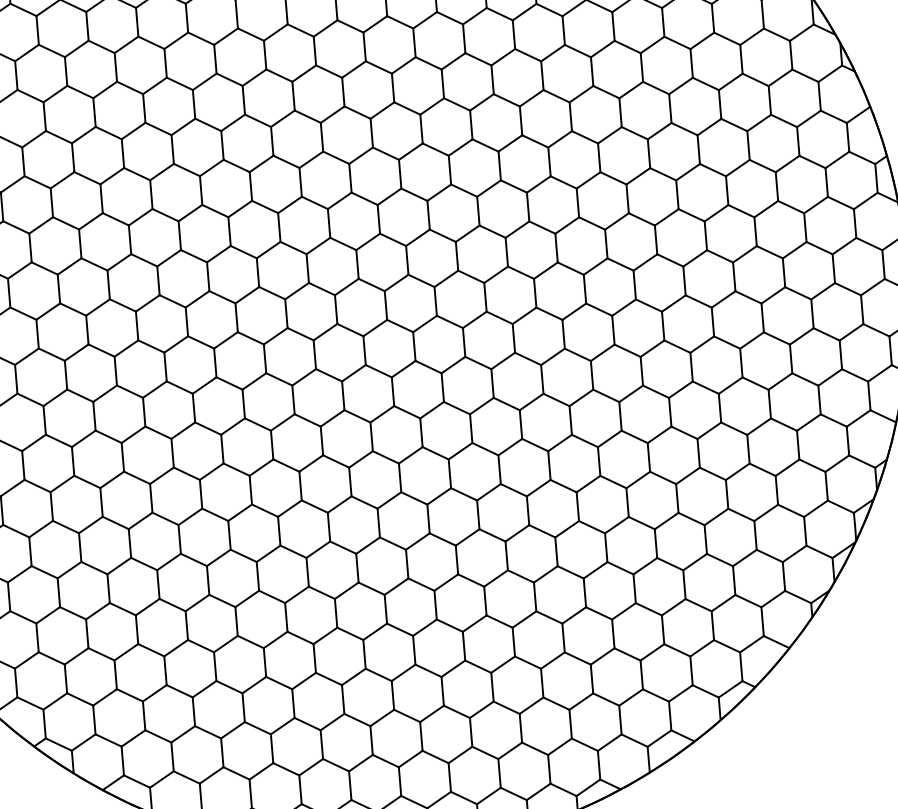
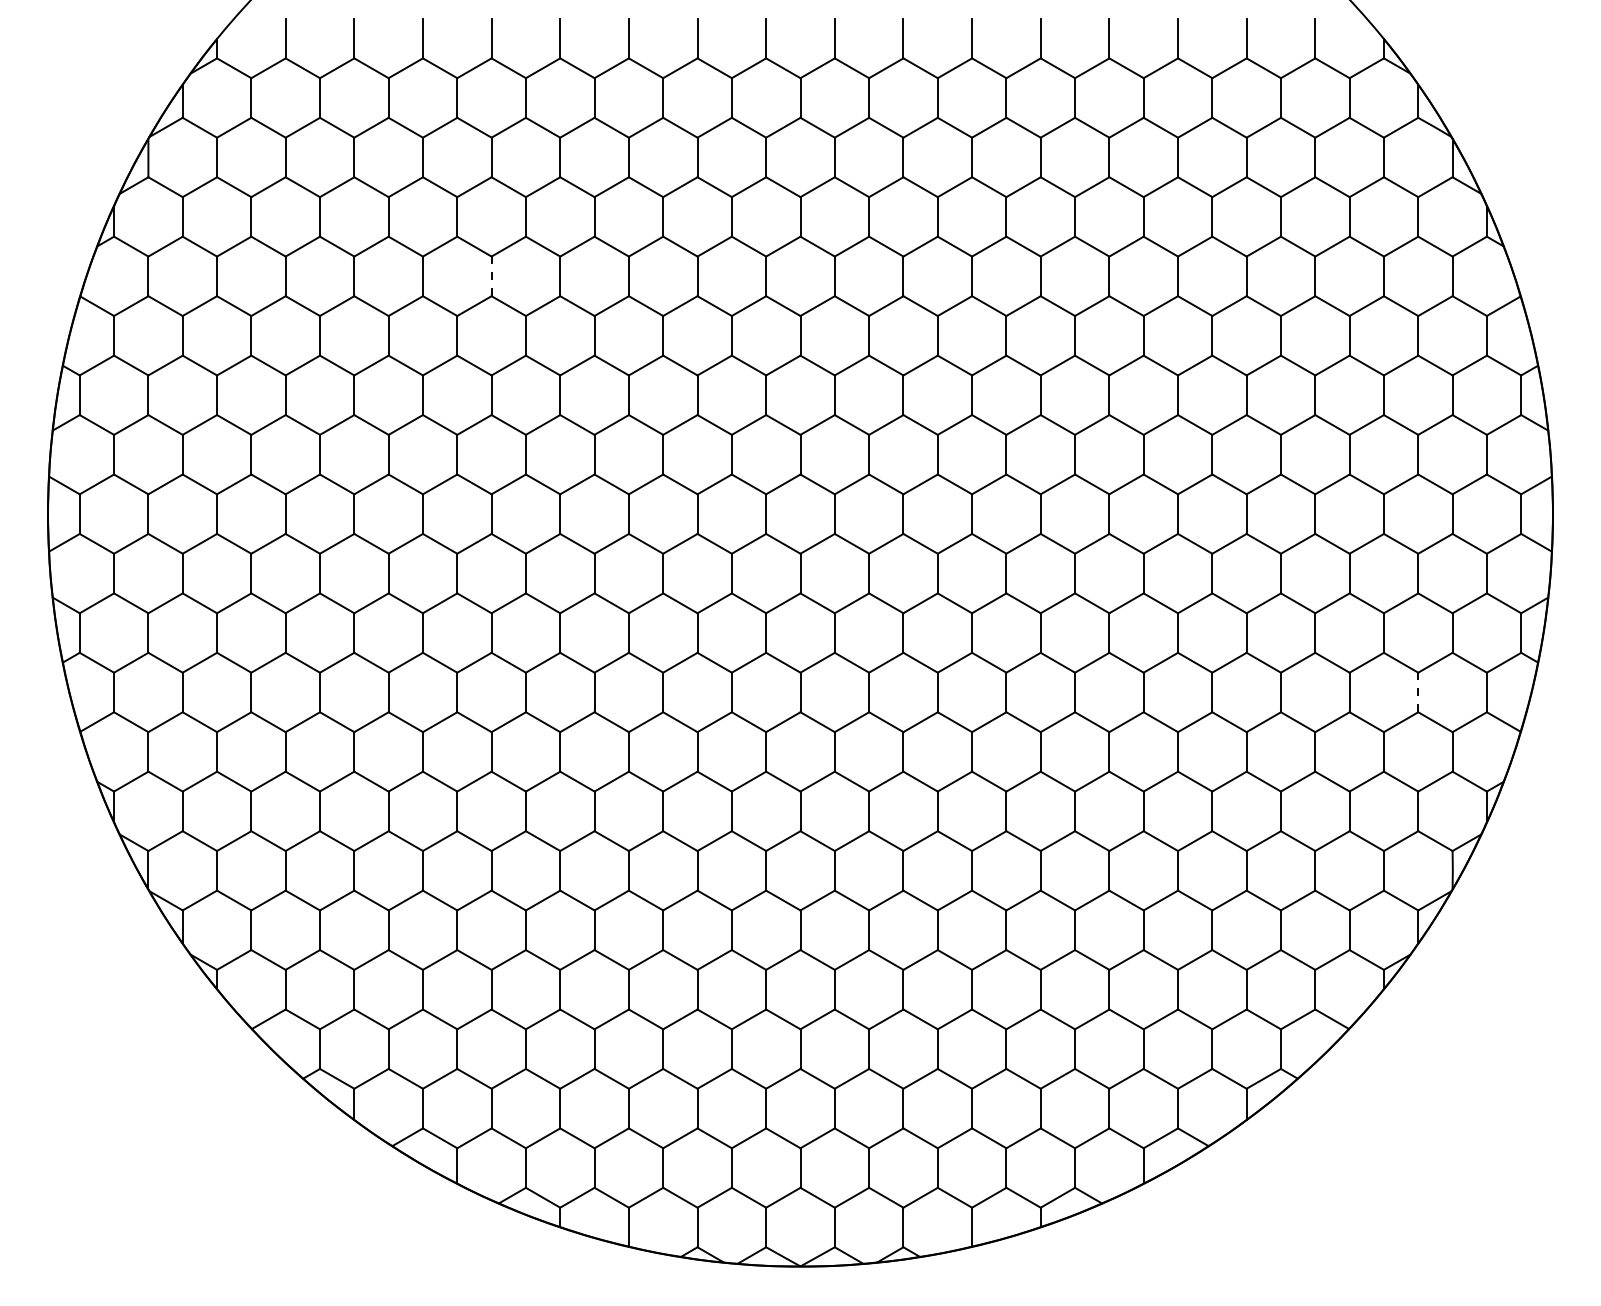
line: (122, 153) -> (491, 276), solid -> dashed
line: (819, 400) -> (1418, 692), solid -> dashed

